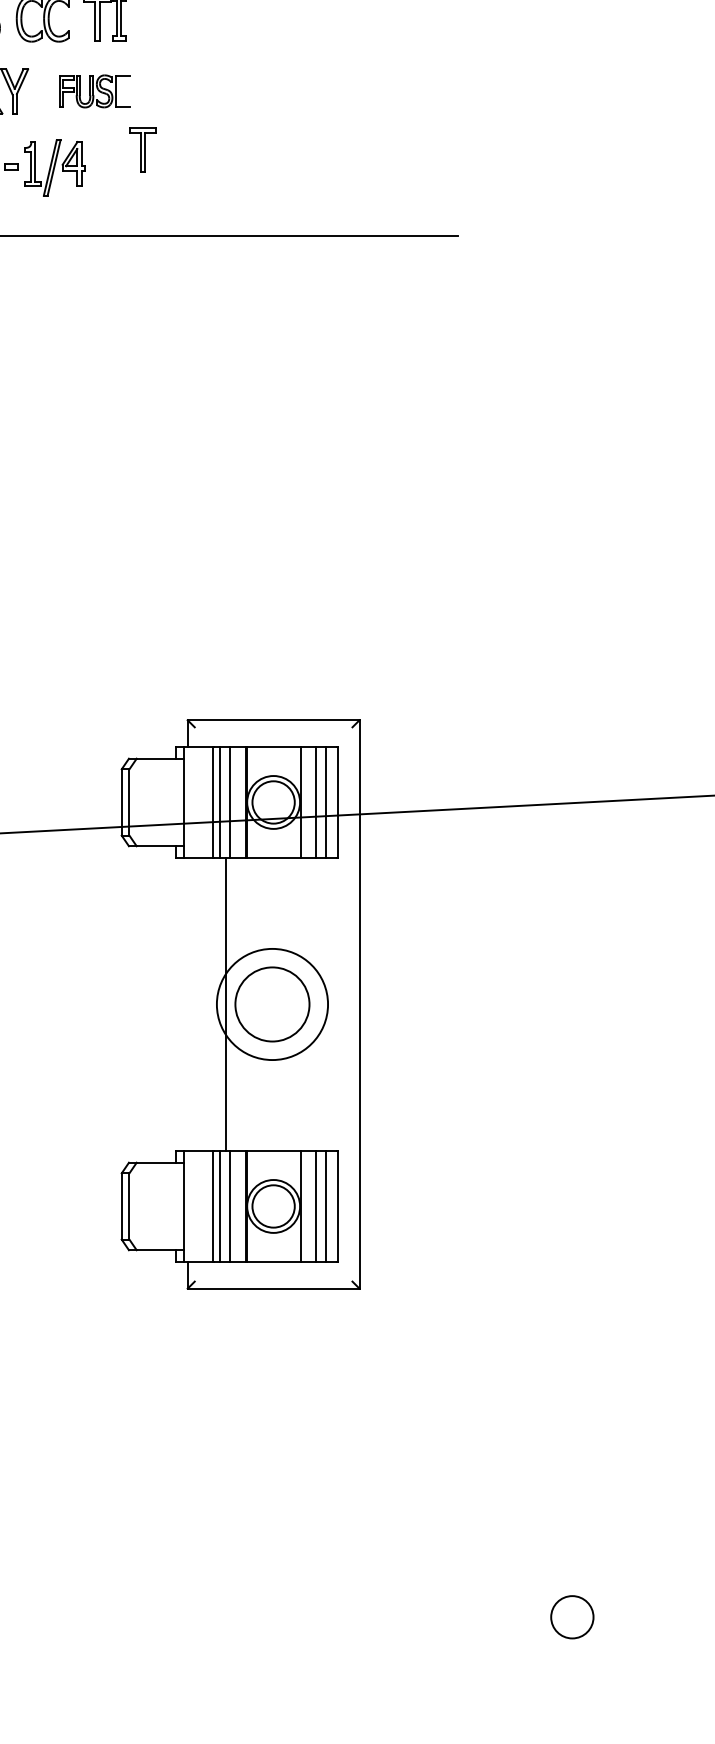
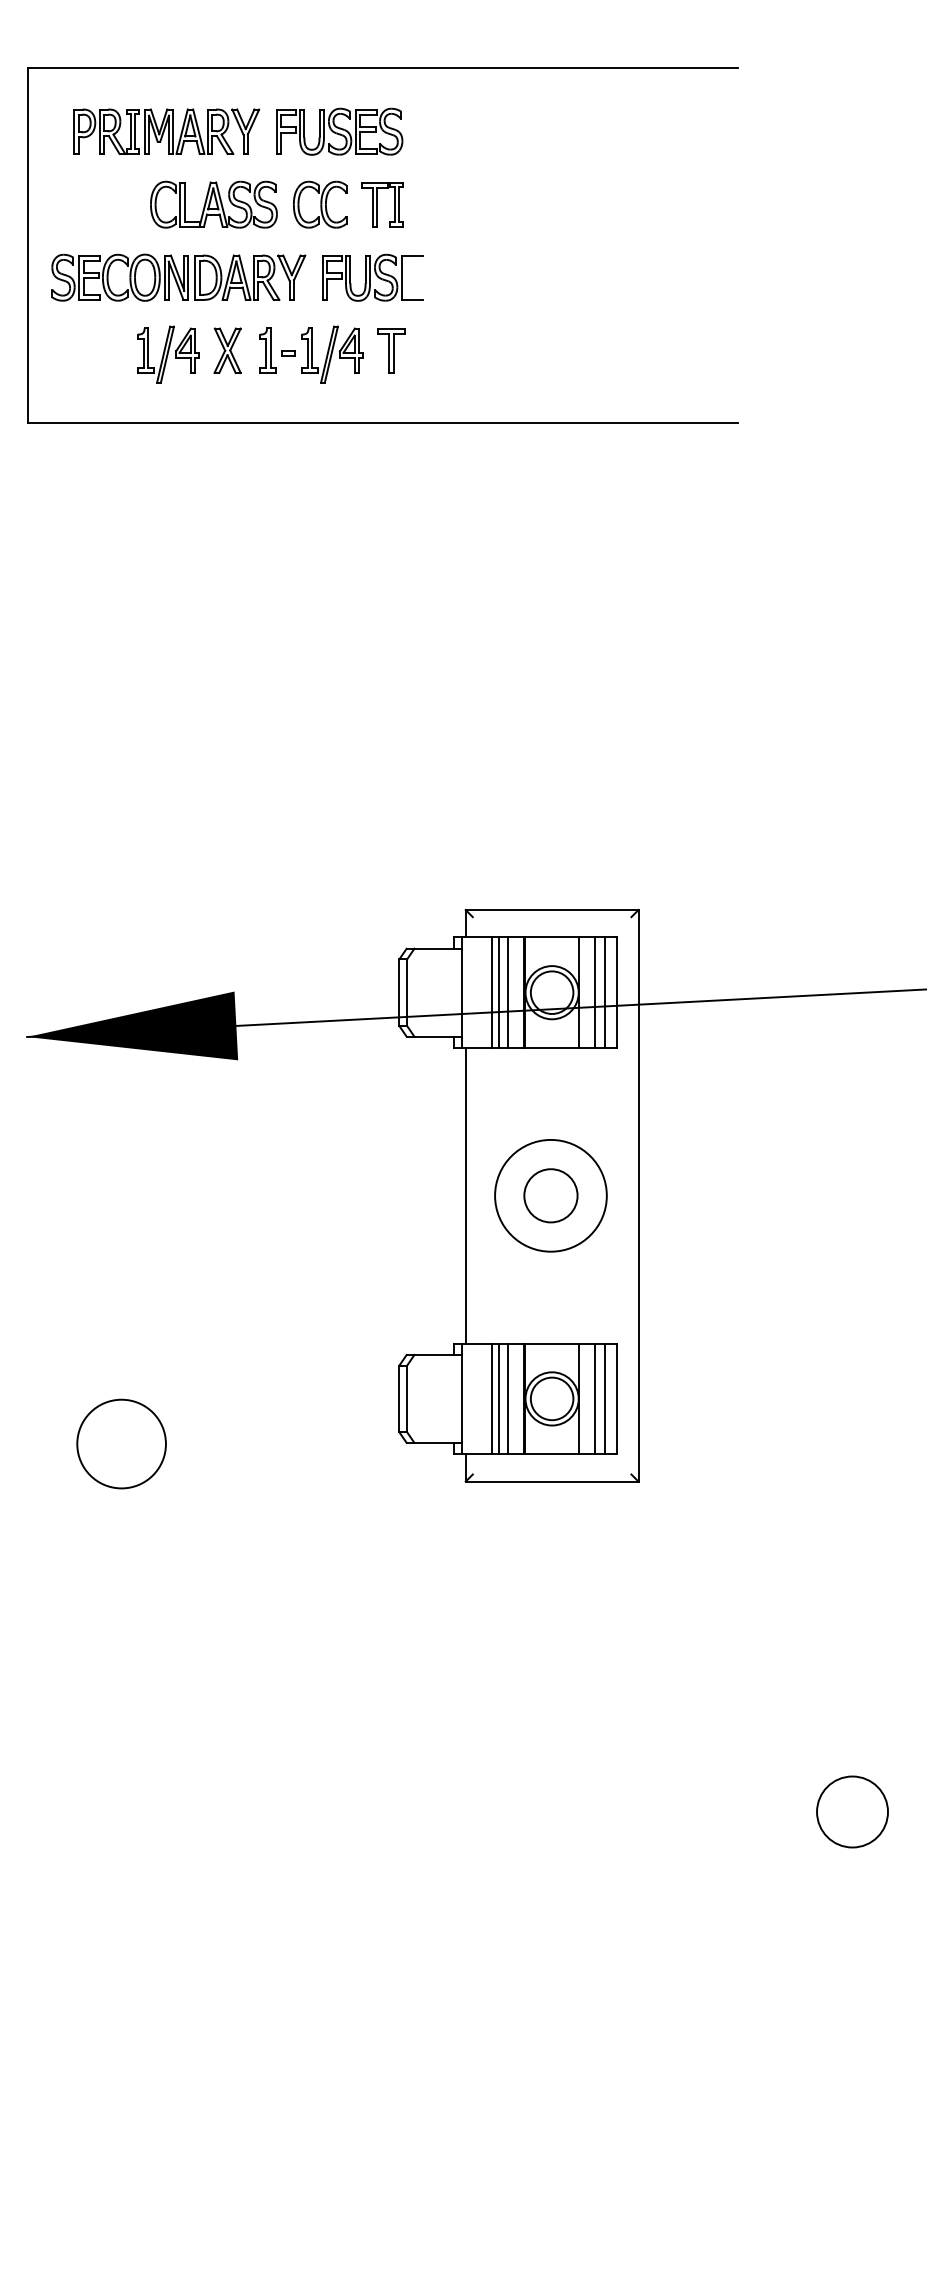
part: (94, 91) -> (372, 277), size x1.43
part: (142, 149) -> (391, 350), moved
line: (225, 1004) -> (465, 1195), moved
circle: (272, 1004) -> (550, 1195), size x0.71
circle: (572, 1616) -> (852, 1811), size x1.67

